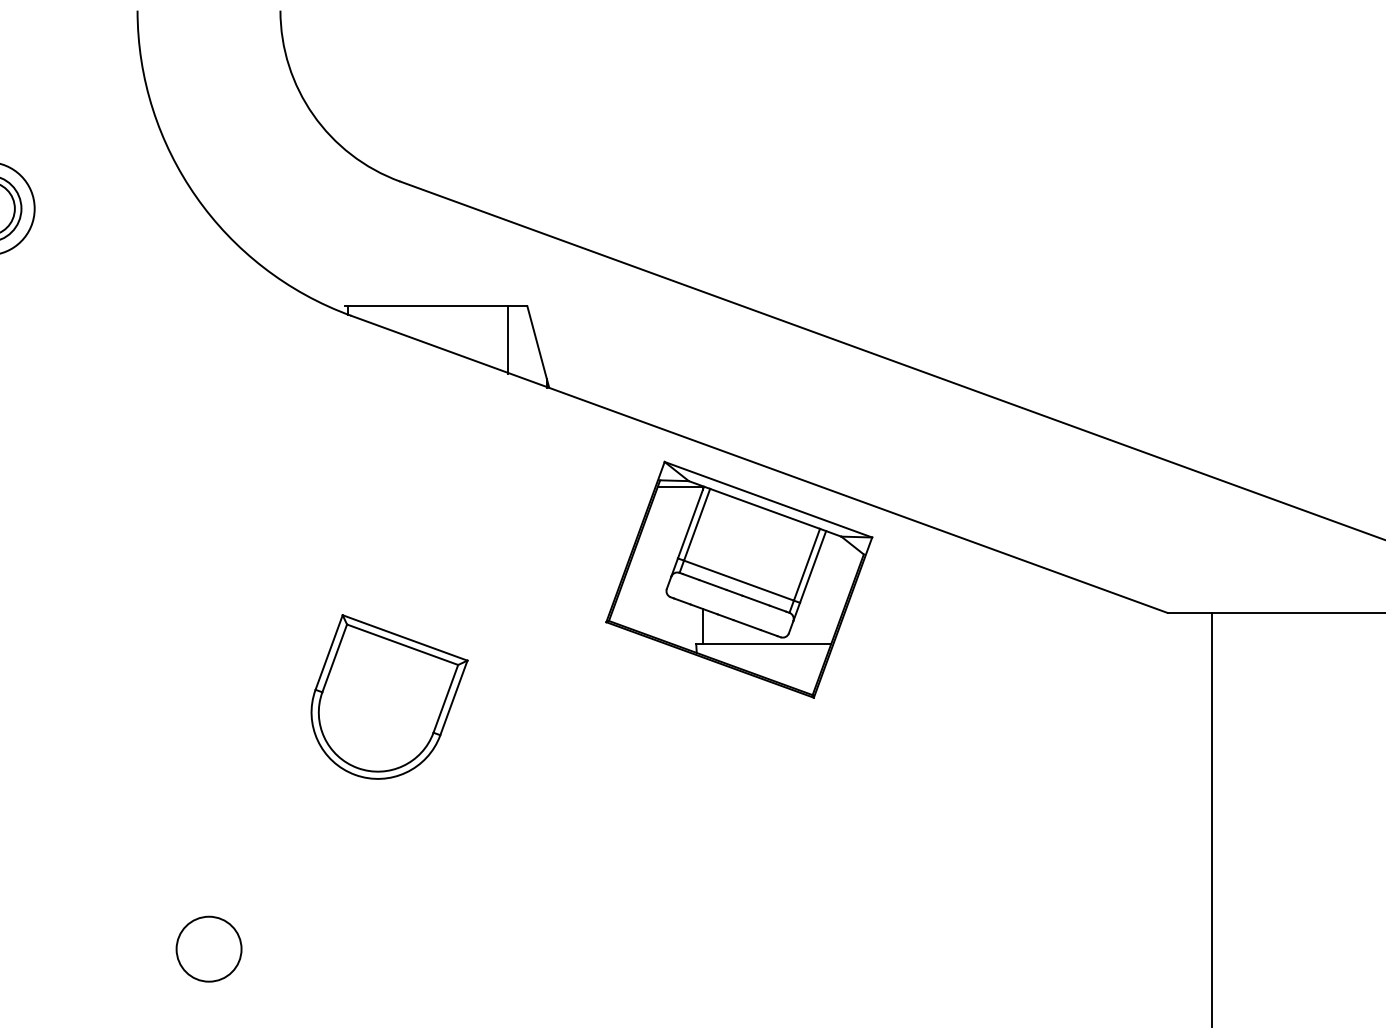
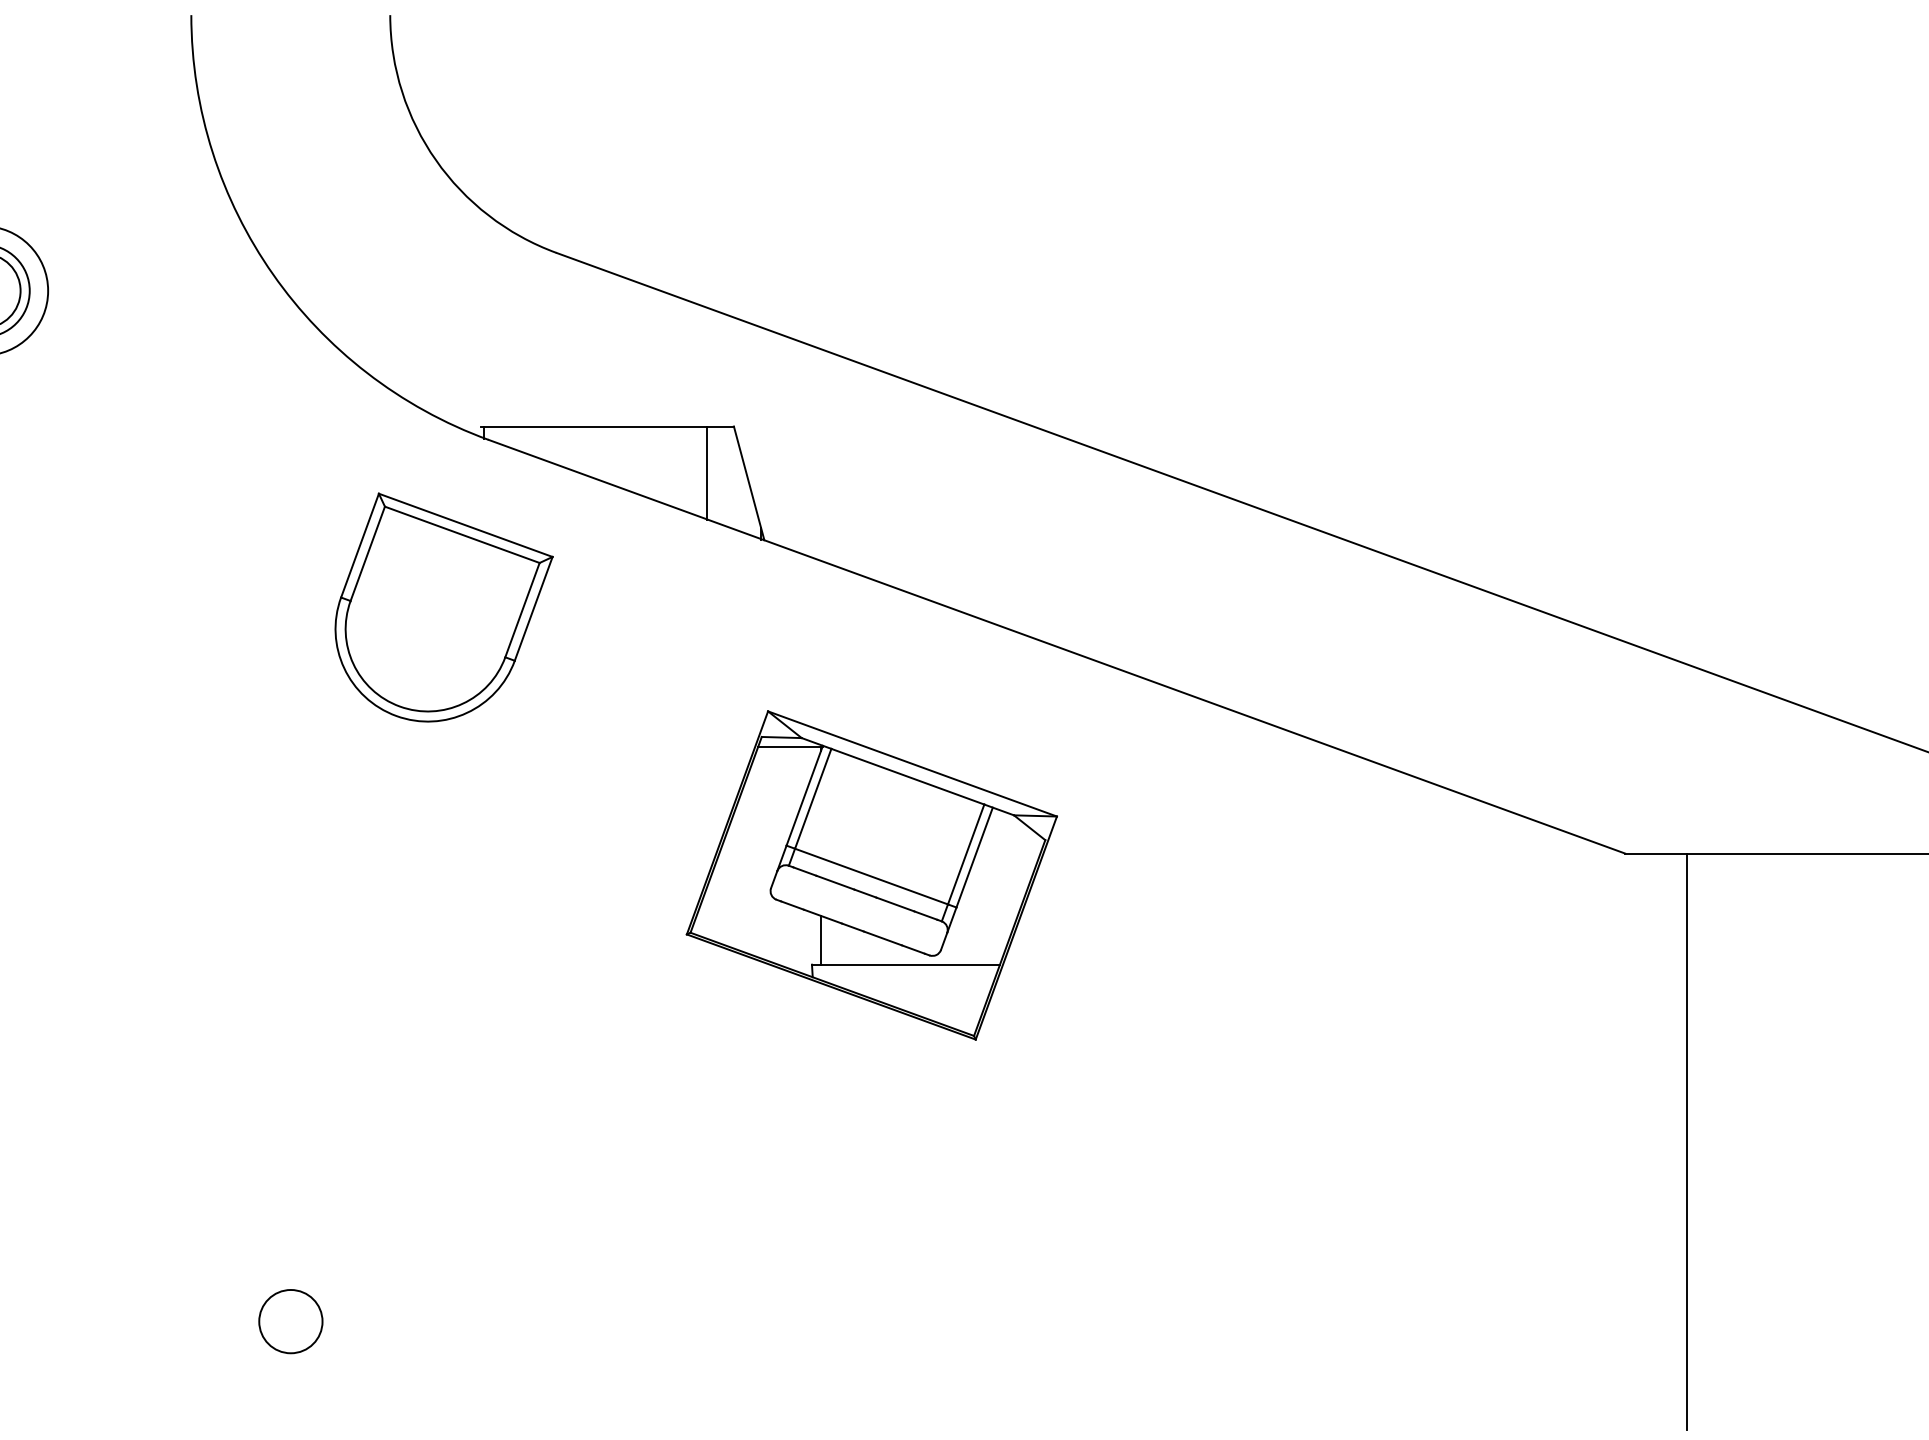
part: (738, 579) -> (871, 875), moved
part: (389, 696) -> (443, 607), moved
circle: (208, 949) -> (290, 1321), size x0.7

